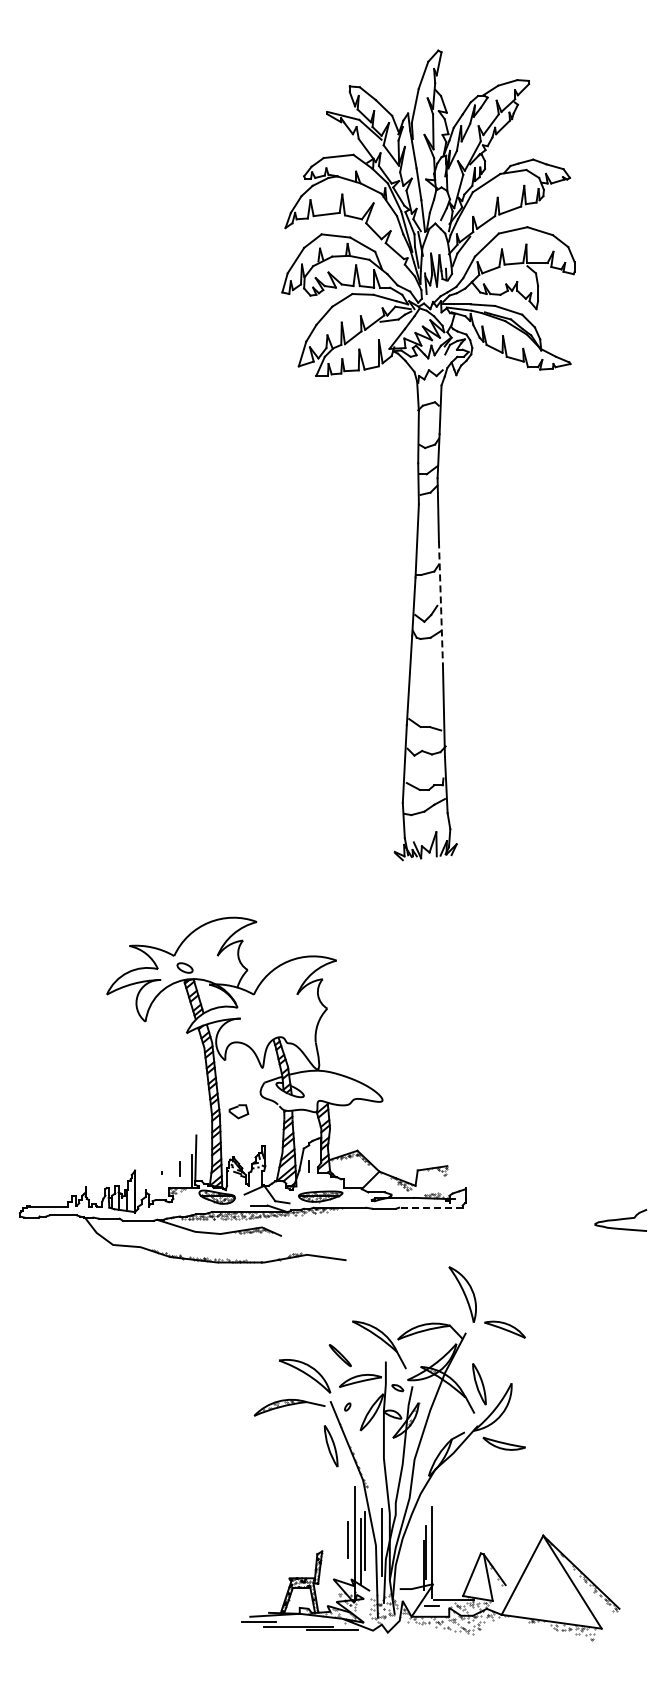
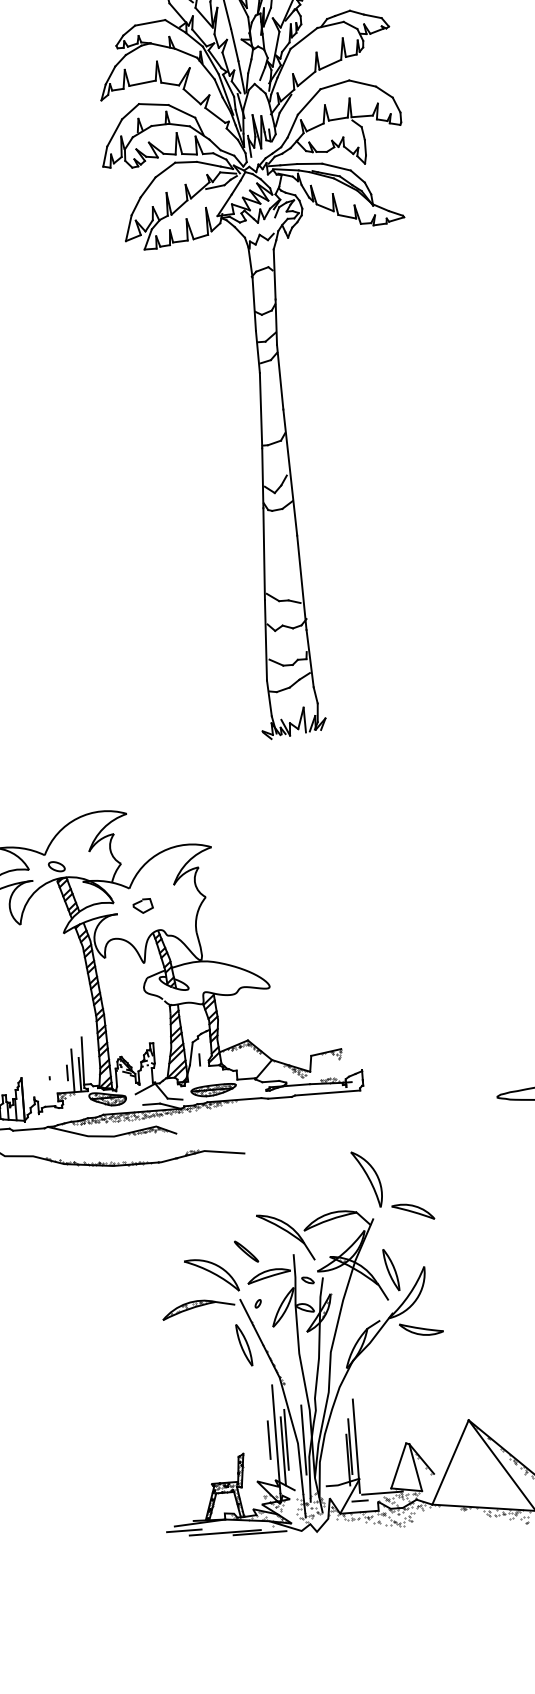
line: (440, 603) -> (289, 472), dashed -> solid
curve: (238, 1107) -> (142, 901), moved
line: (185, 1167) -> (73, 1071), added
line: (430, 1207) -> (327, 1092), dashed -> solid

